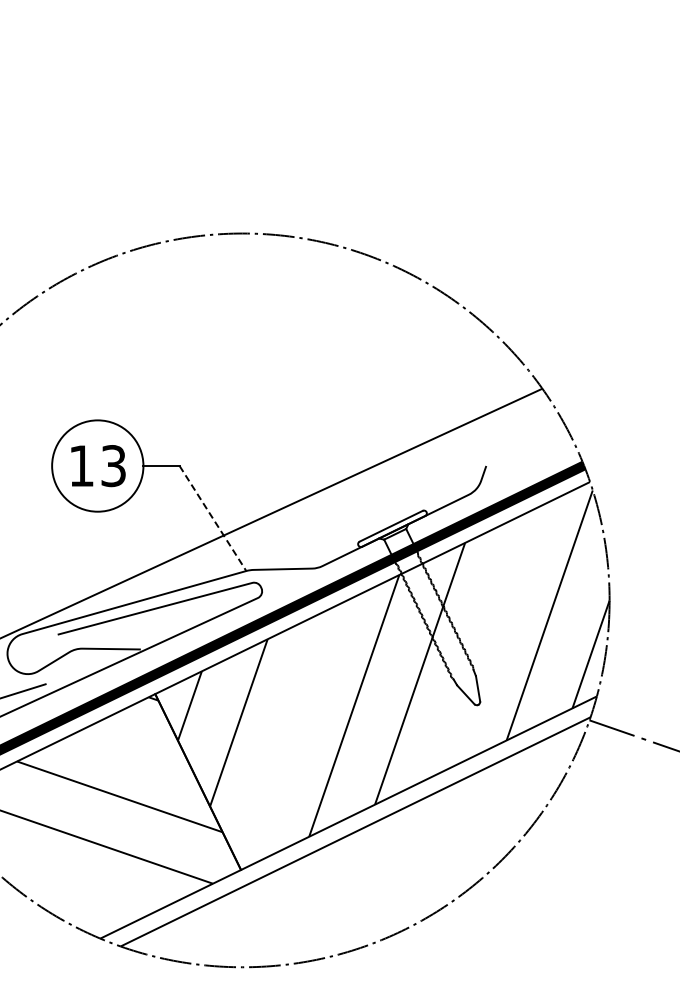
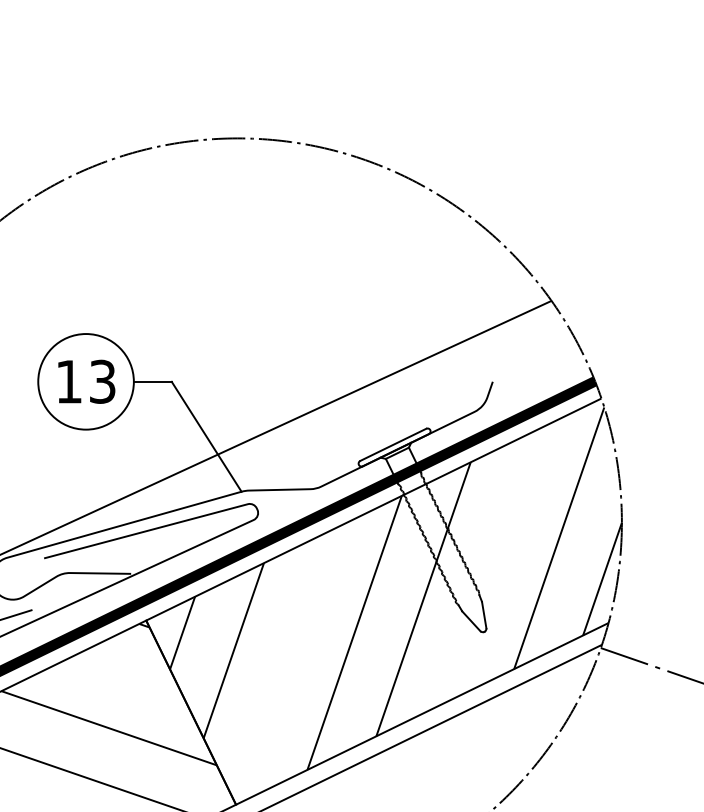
line: (213, 518) -> (207, 436), dashed -> solid

